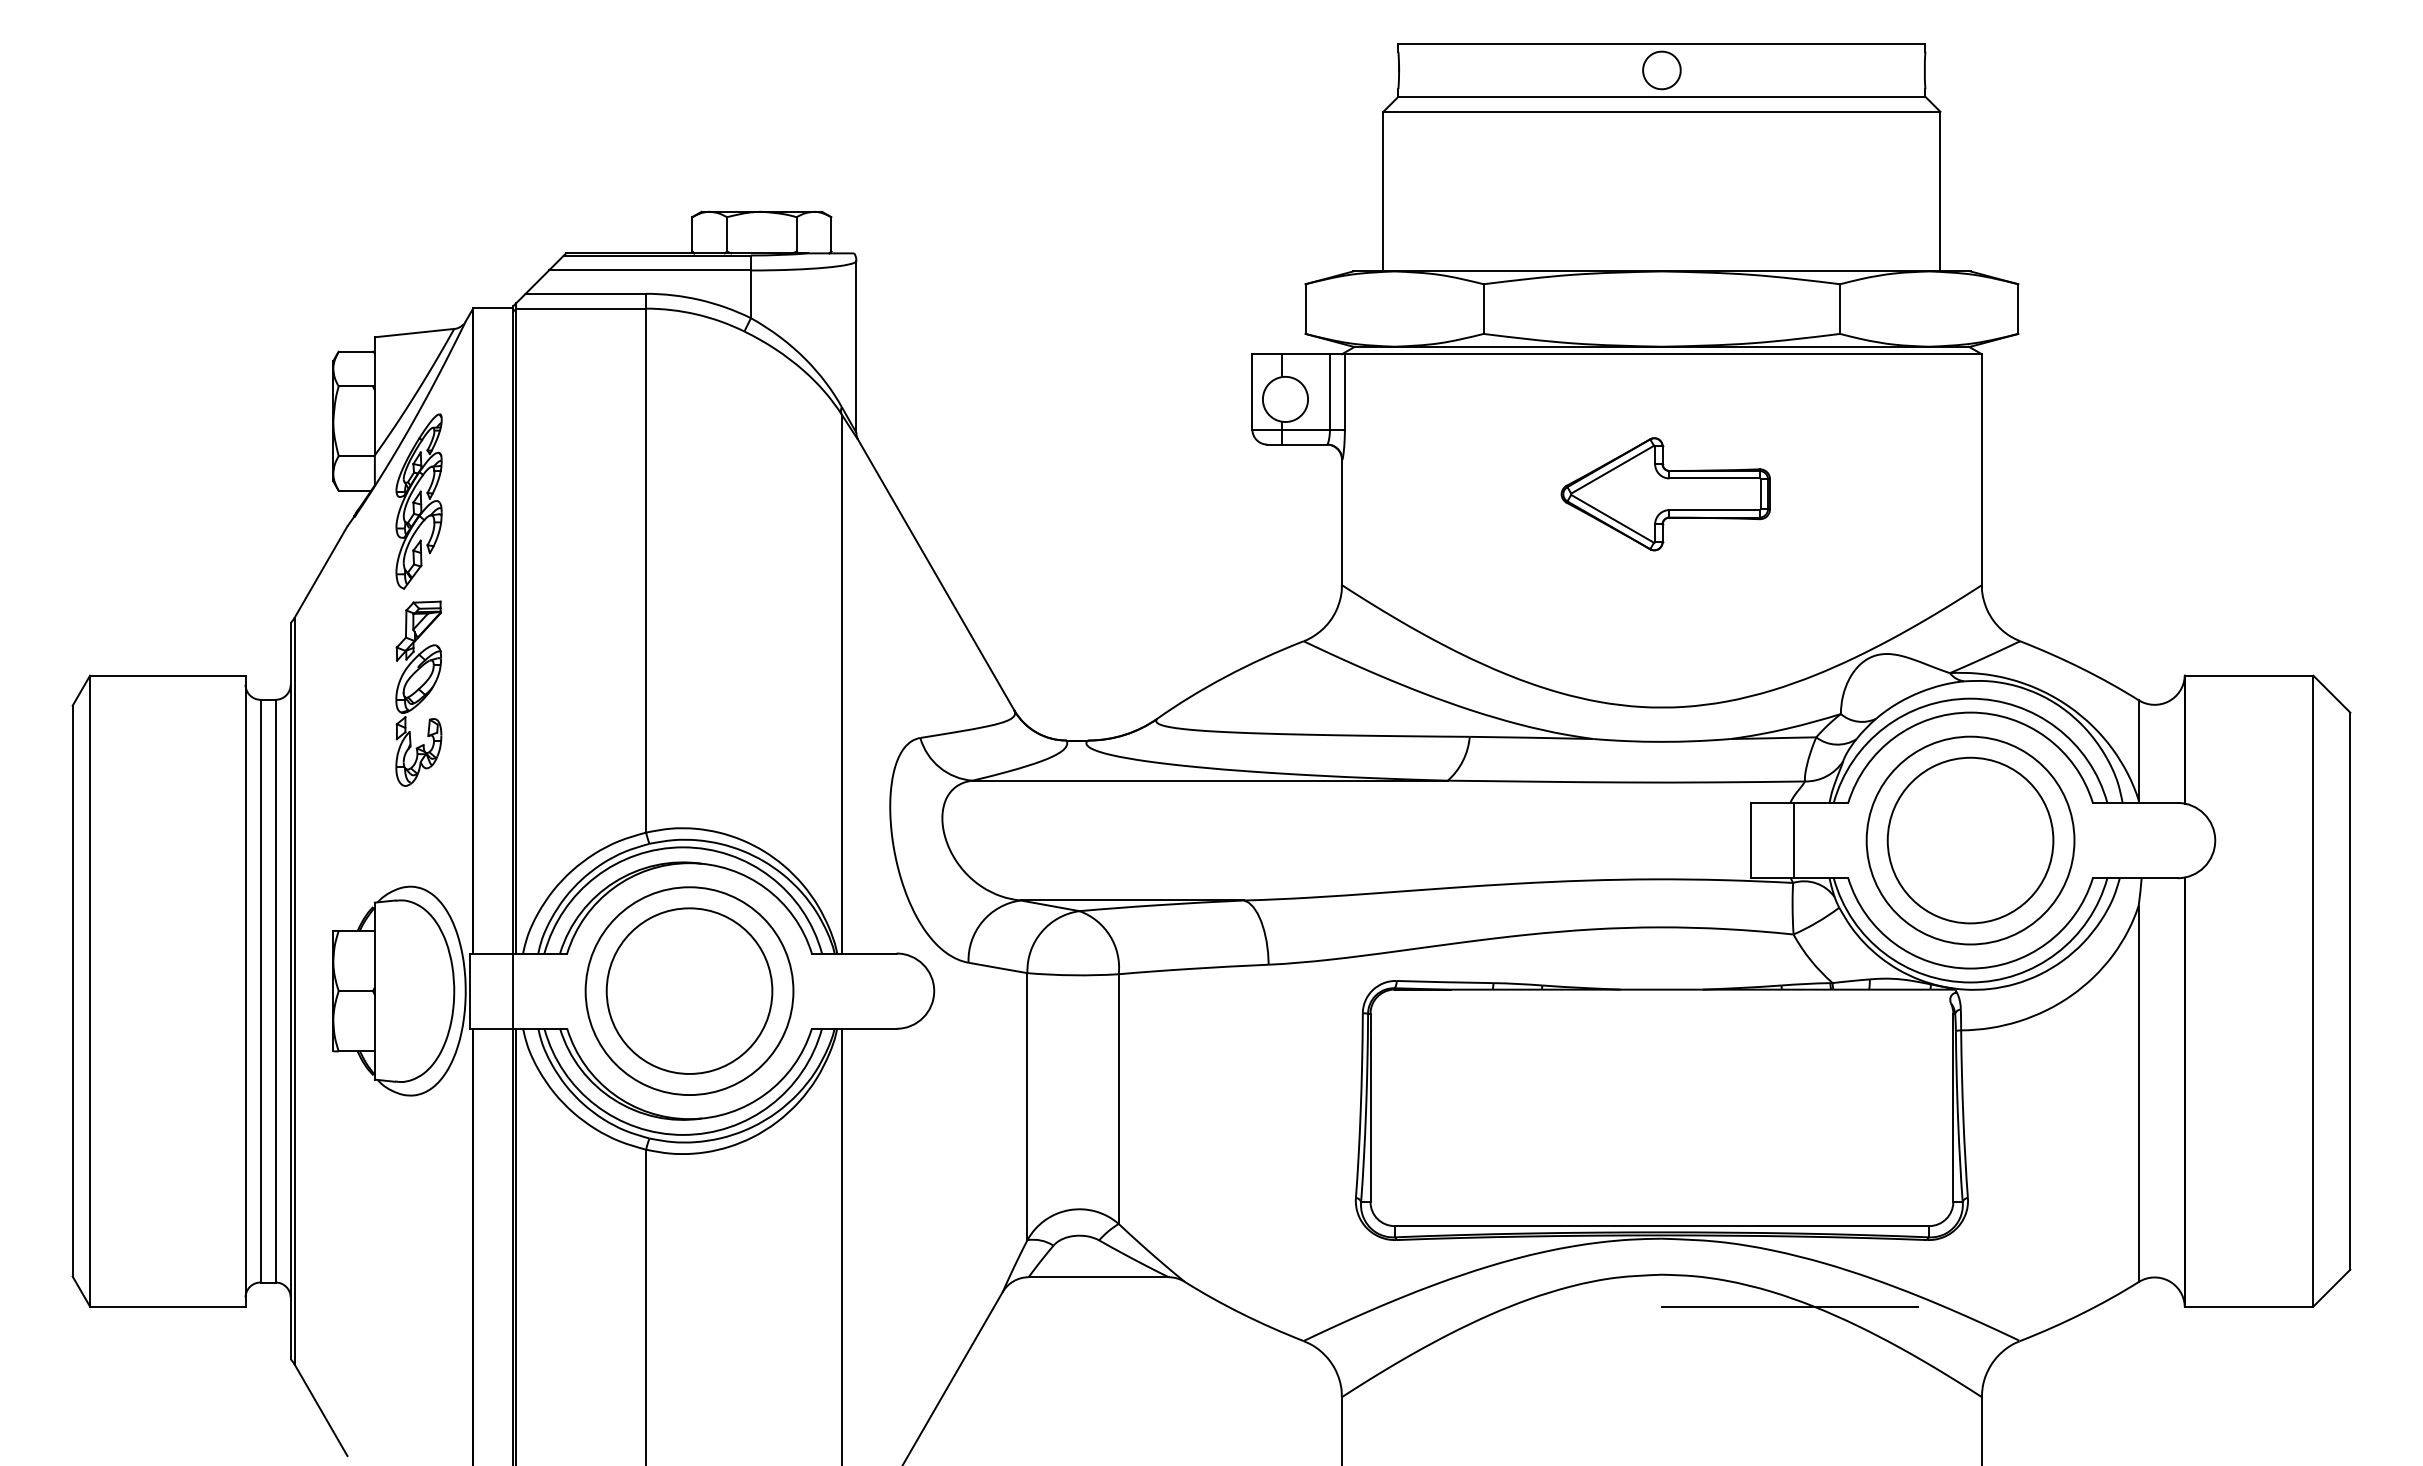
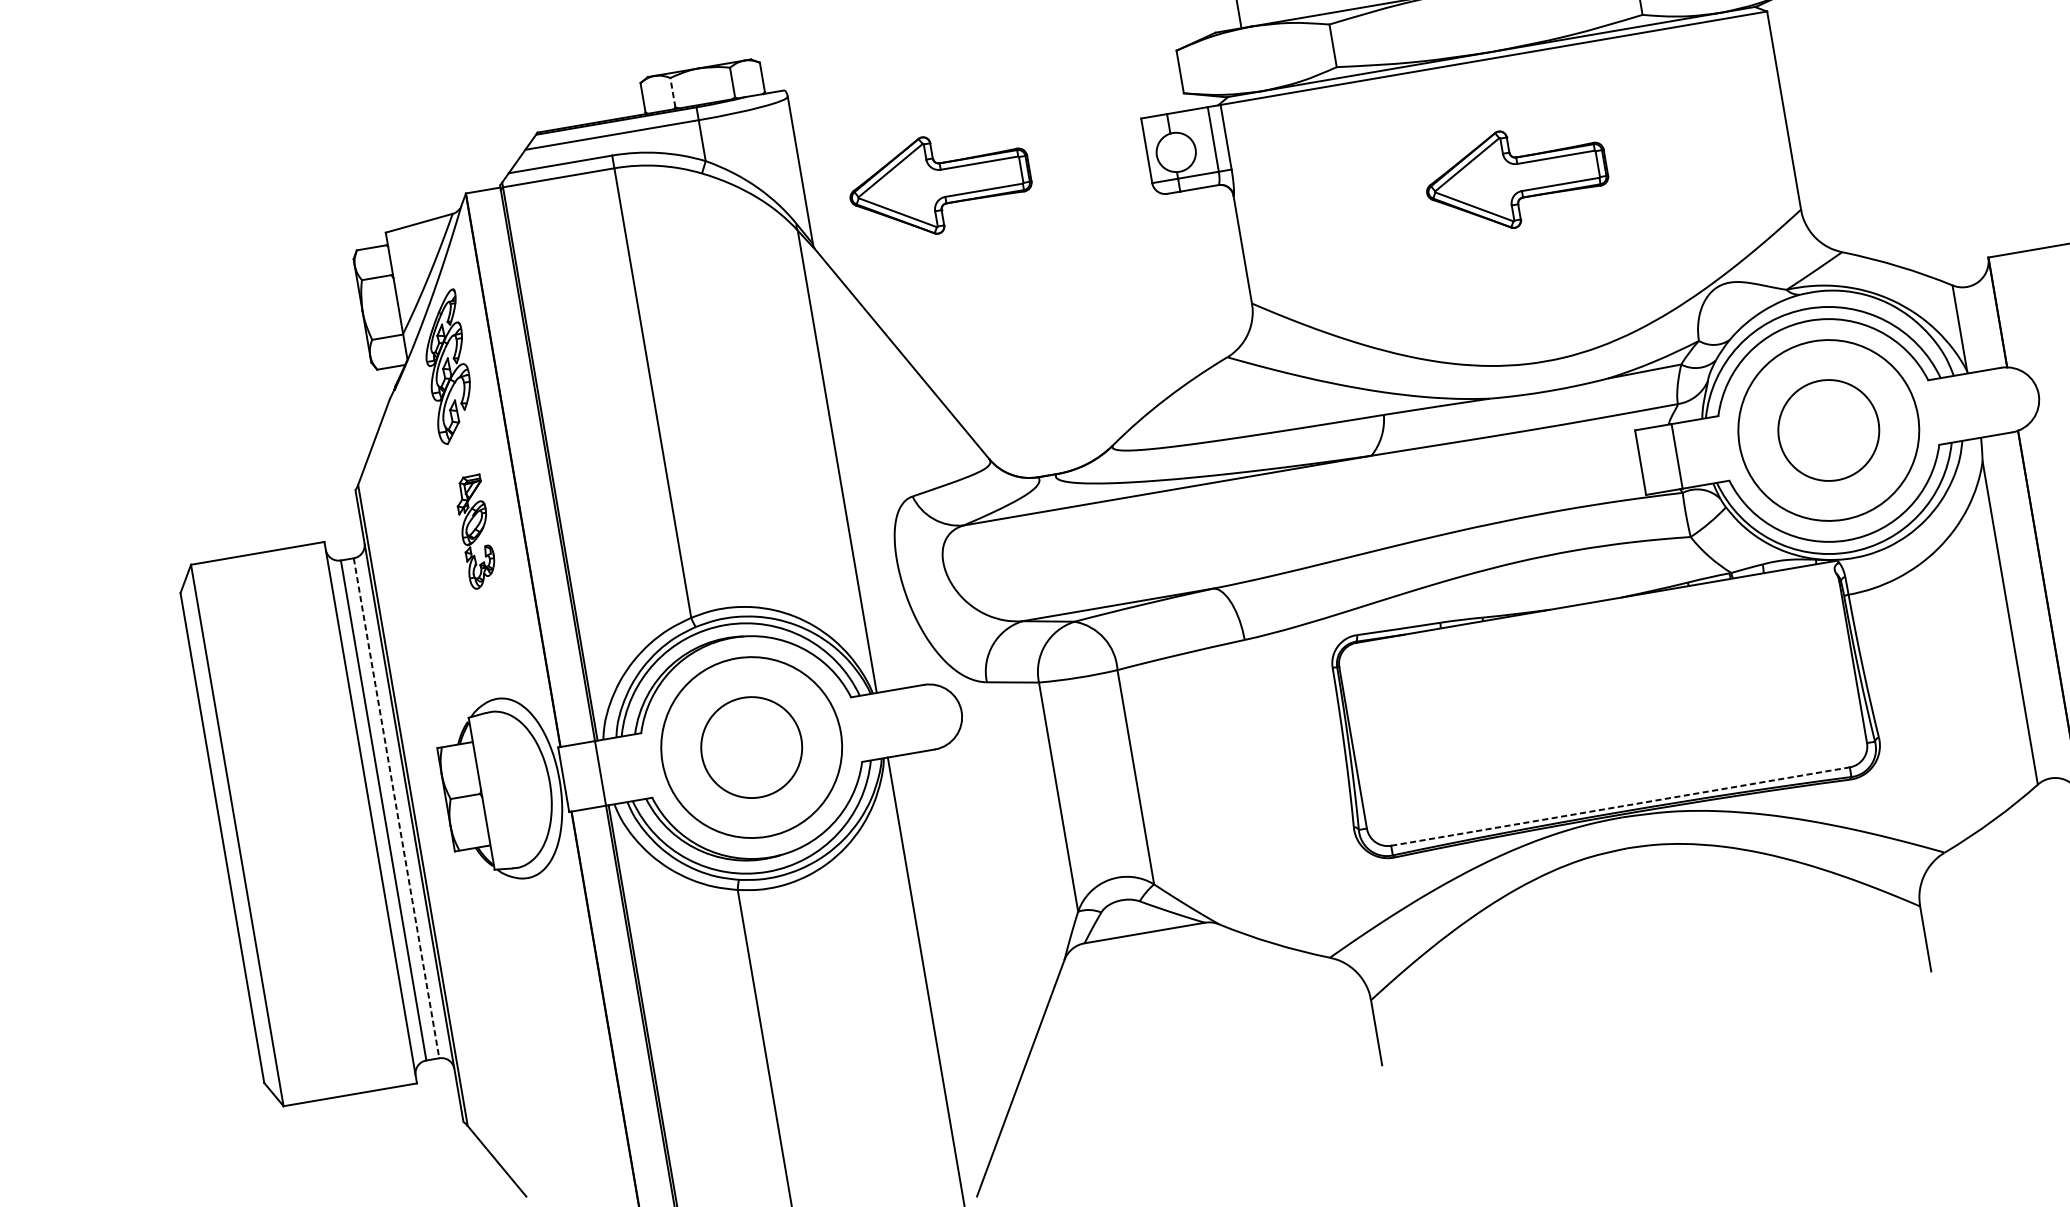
line: (727, 233) -> (673, 91), solid -> dashed
part: (1011, 389) -> (939, 184), added
part: (418, 693) -> (475, 531), size x0.7
circle: (1970, 840) -> (1828, 430), size x0.7
circle: (689, 990) -> (751, 747), size x0.7
line: (275, 991) -> (396, 808), solid -> dashed
line: (1662, 1226) -> (1621, 806), solid -> dashed
line: (1789, 1307) -> (1741, 857), removed

